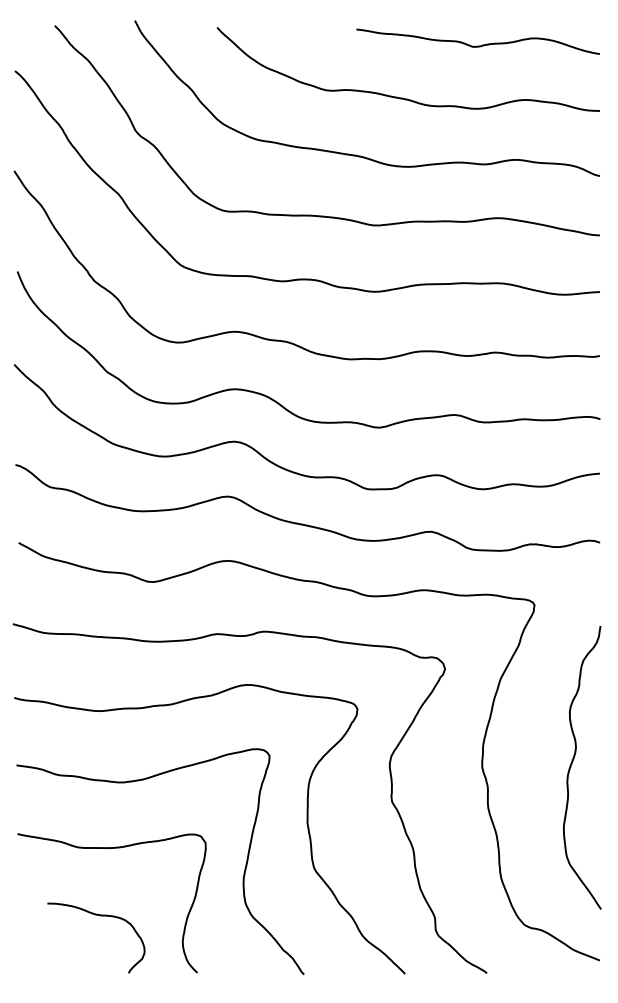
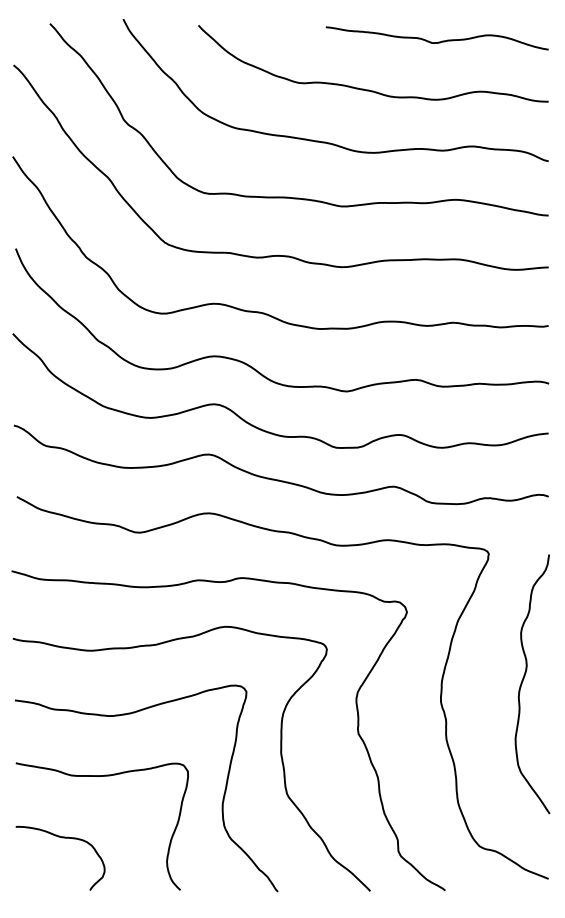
curve: (572, 764) -> (523, 681), moved
curve: (100, 916) -> (64, 838), moved

